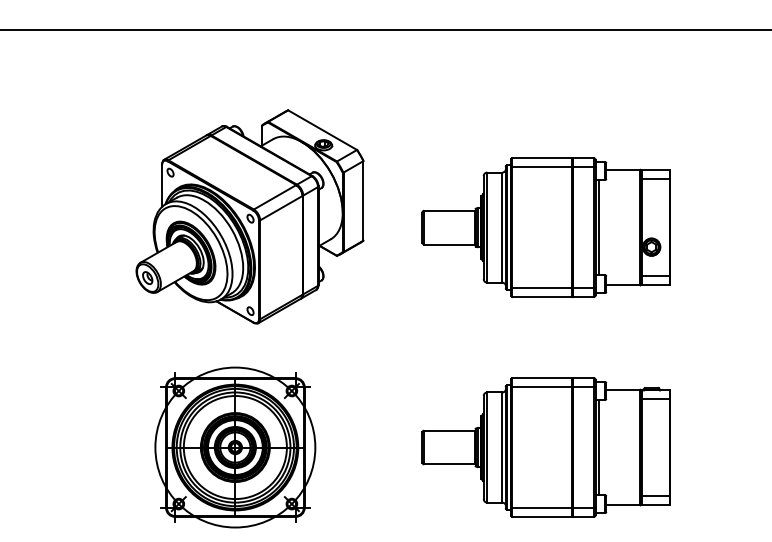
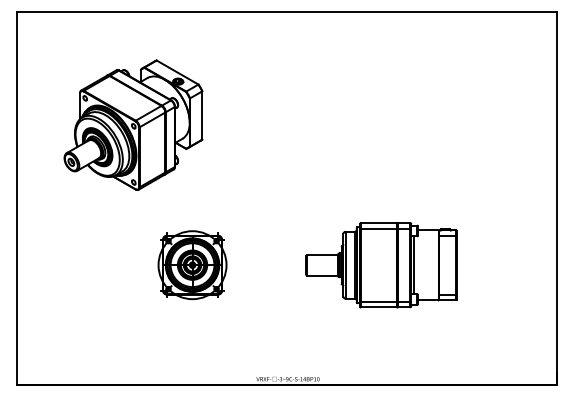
part: (250, 215) -> (133, 124), moved
part: (546, 227) -> (381, 131), removed
part: (235, 446) -> (192, 264), size x0.7

